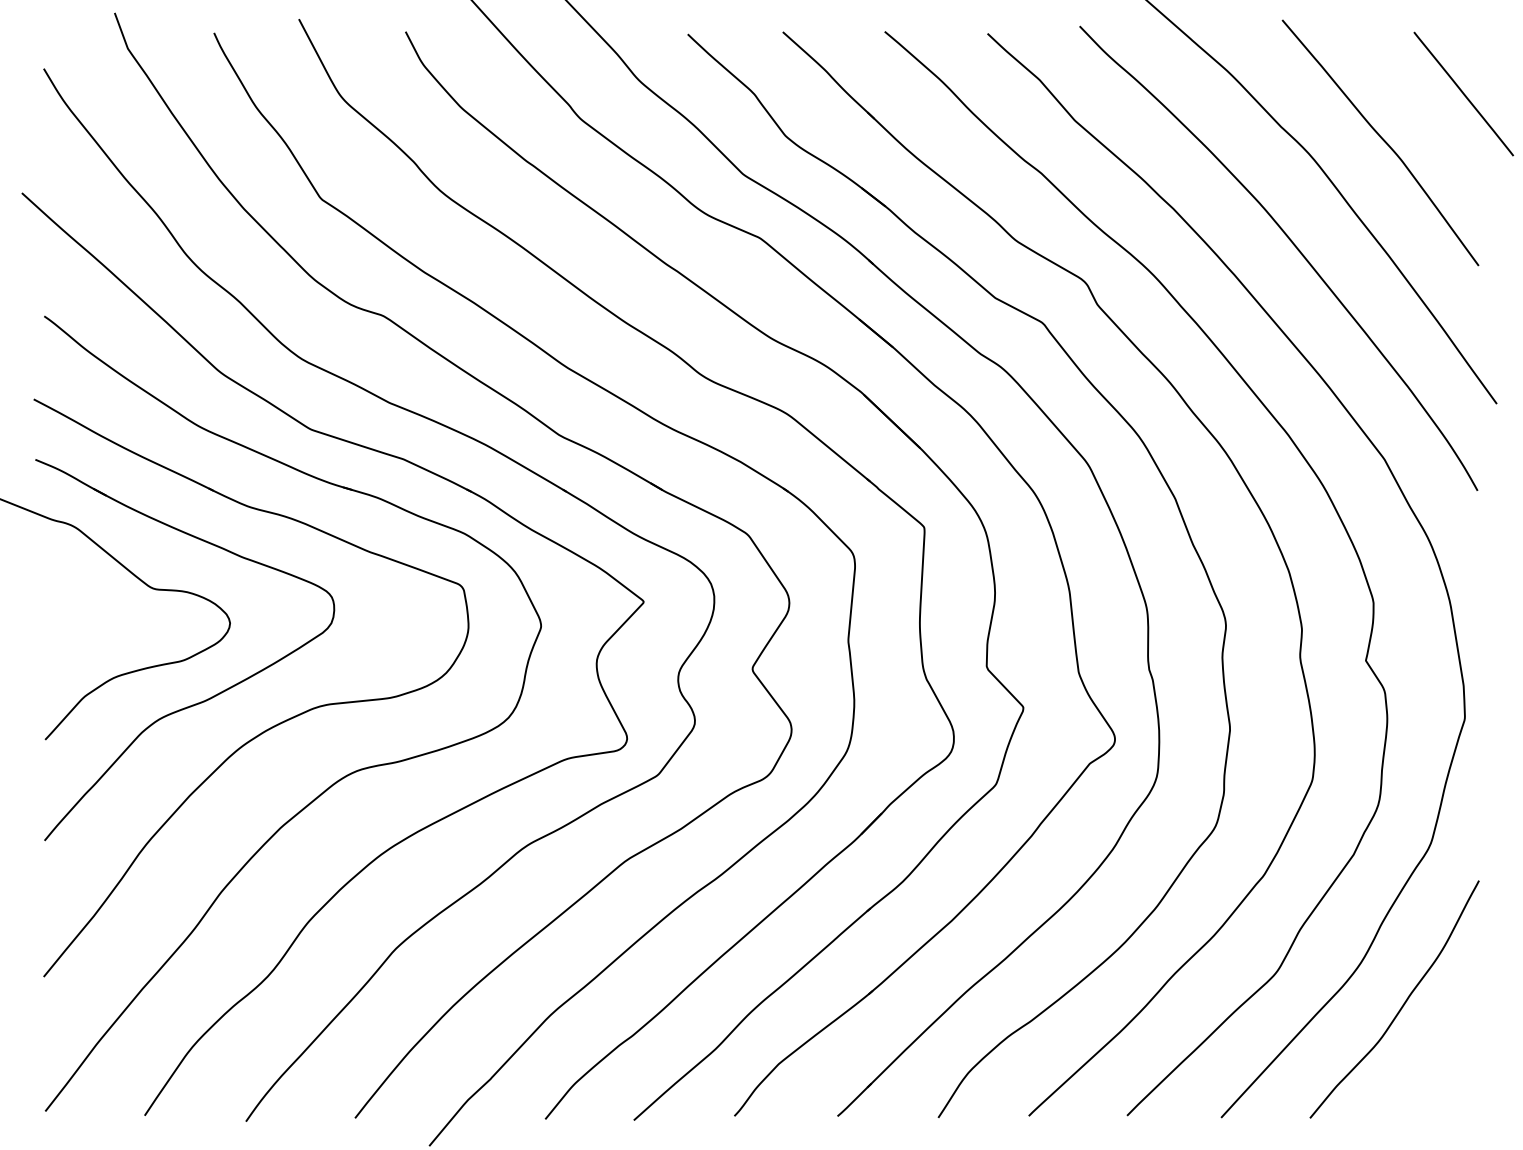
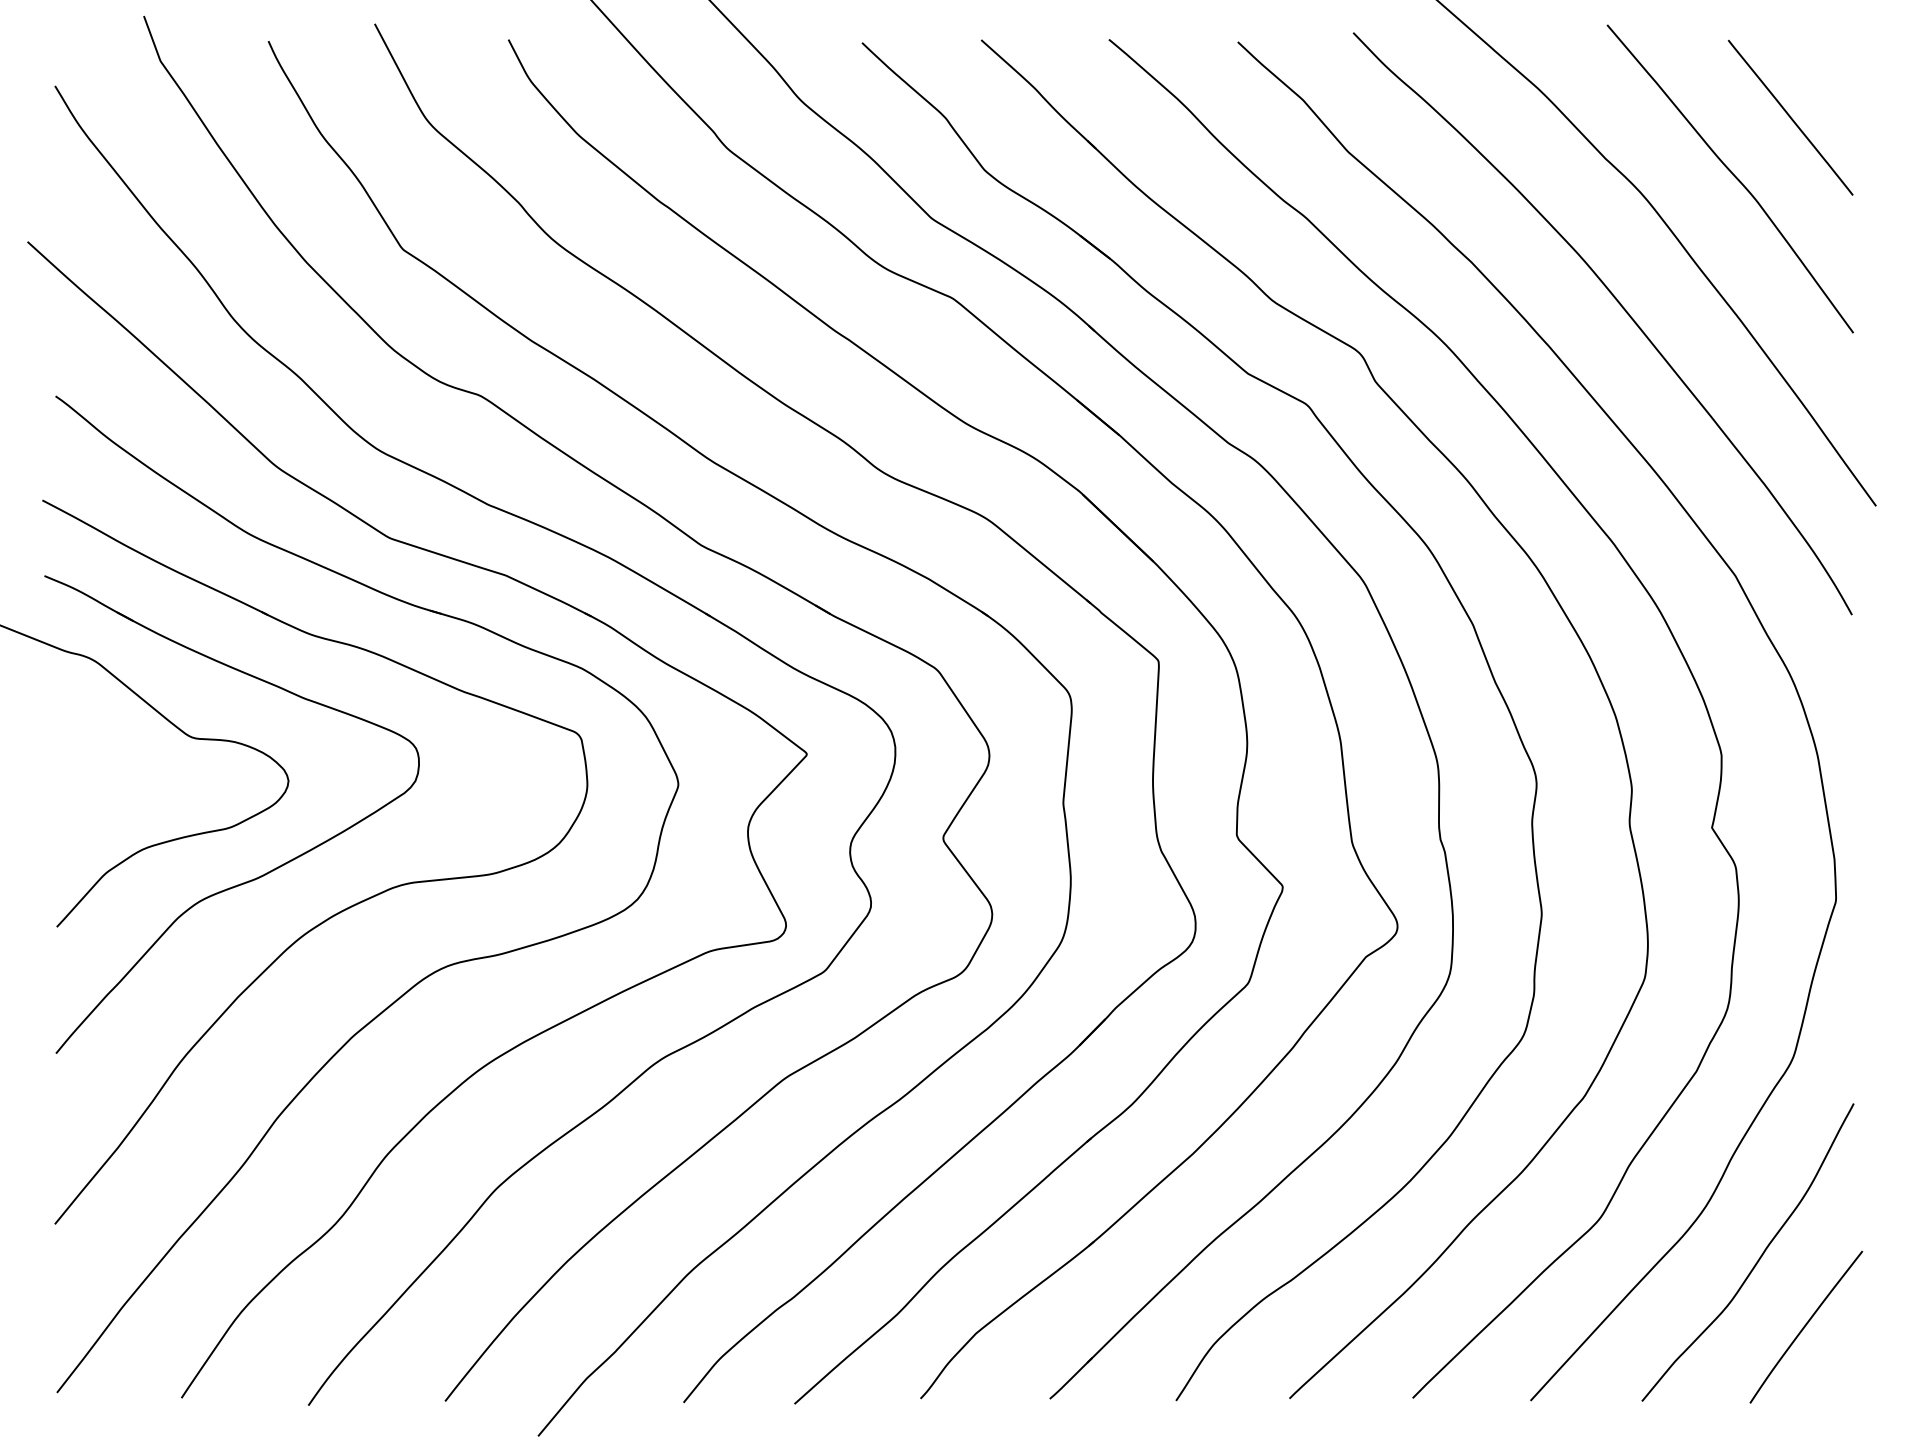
line: (1463, 93) -> (1790, 117), moved
curve: (1441, 1057) -> (1806, 1325), added

